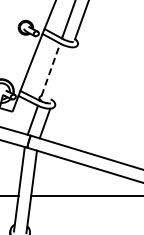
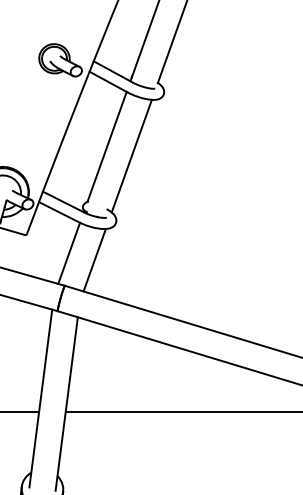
line: (50, 69) -> (106, 146), dashed -> solid
line: (62, 73) -> (131, 154), added

